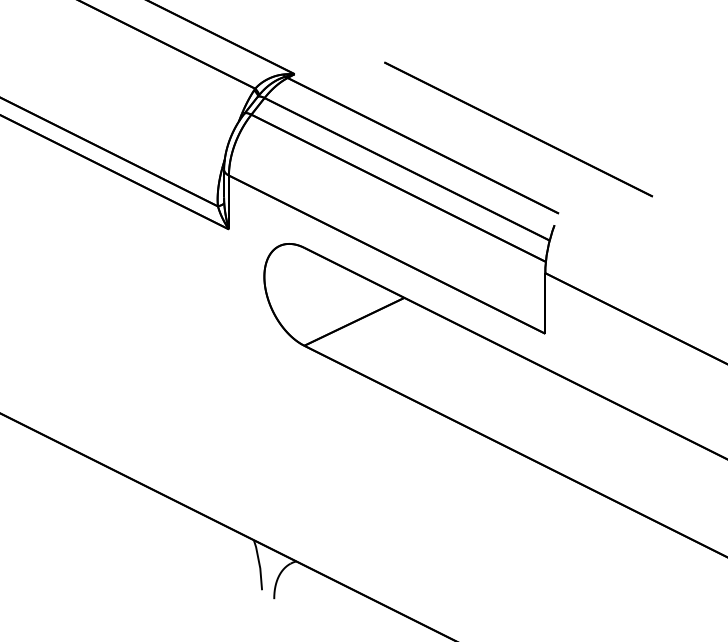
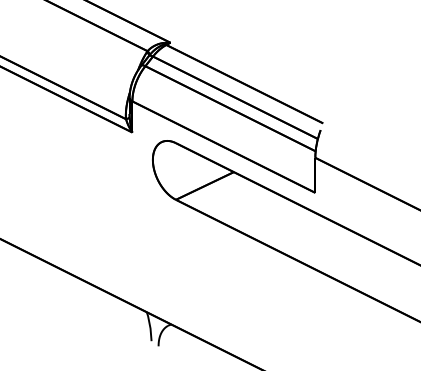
line: (517, 129) -> (299, 74), removed

